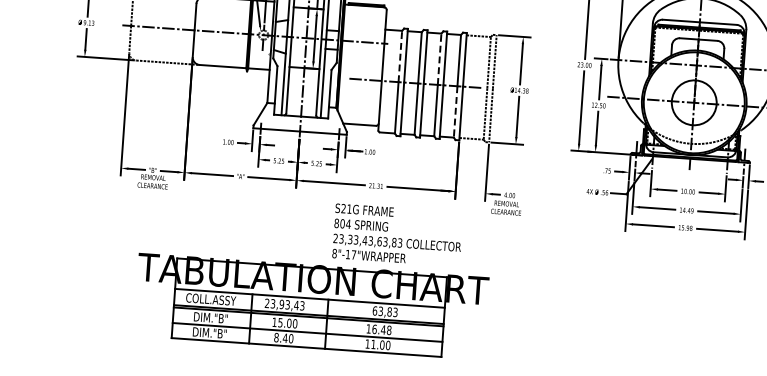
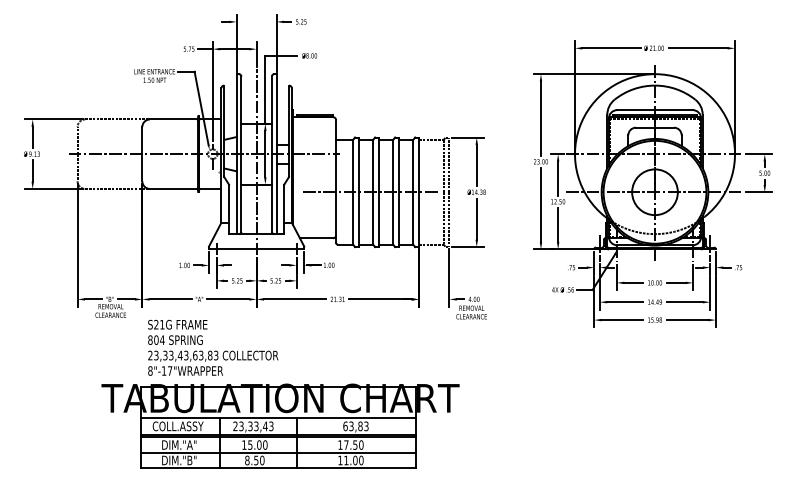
line: (400, 55) -> (353, 165), dashed -> solid
line: (439, 58) -> (393, 165), dashed -> solid
line: (455, 111) -> (413, 218), dashed -> solid
text: (398, 234) -> (213, 347), moved
text: (281, 303) -> (250, 425), 23,93,43 -> 23,33,43
text: (220, 318) -> (189, 444), DIM."B" -> DIM."A"
text: (381, 329) -> (353, 444), 16.48 -> 17.50
text: (284, 338) -> (255, 460), 8.40 -> 8.50

